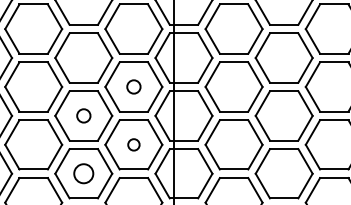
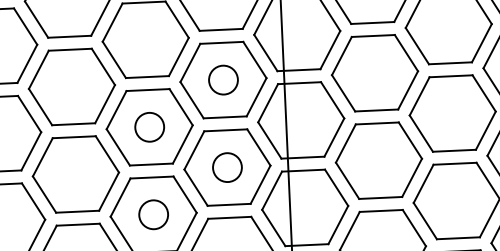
circle: (133, 86) -> (222, 79), size x1.43
circle: (83, 115) -> (149, 126), size x1.43
circle: (133, 144) -> (226, 167), size x1.67

